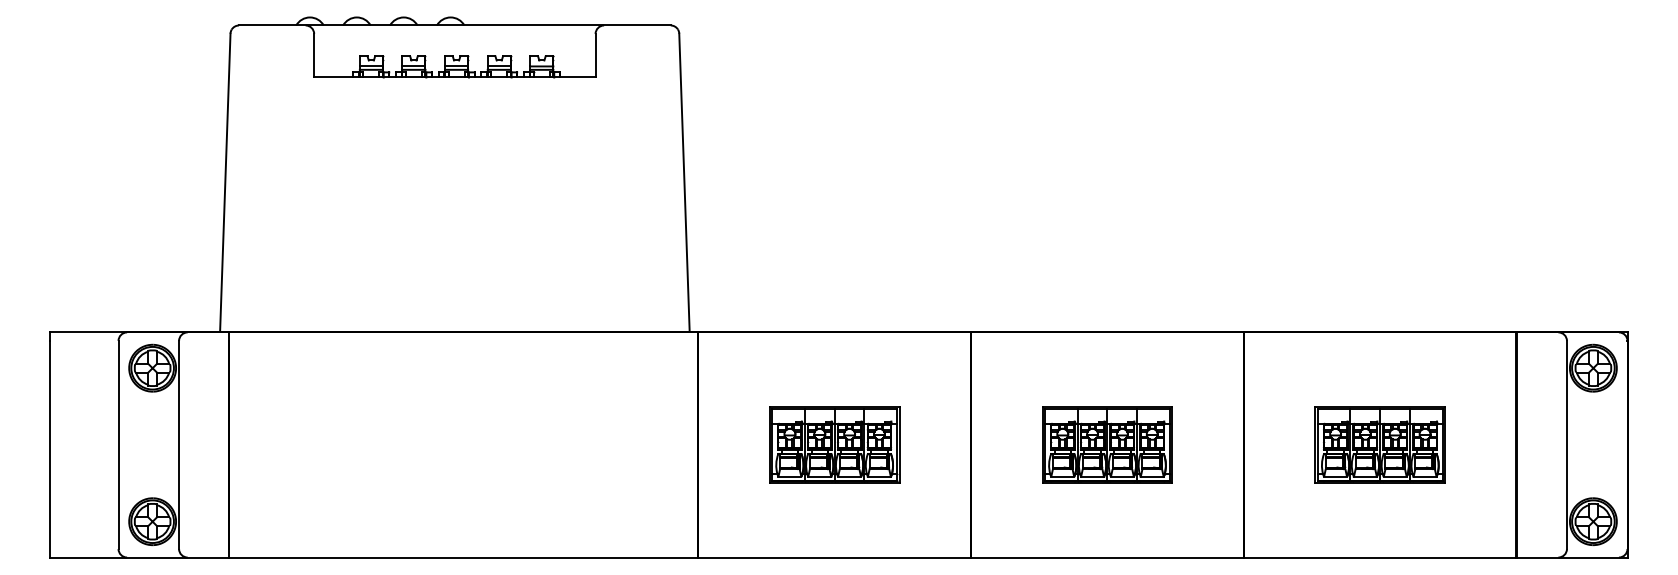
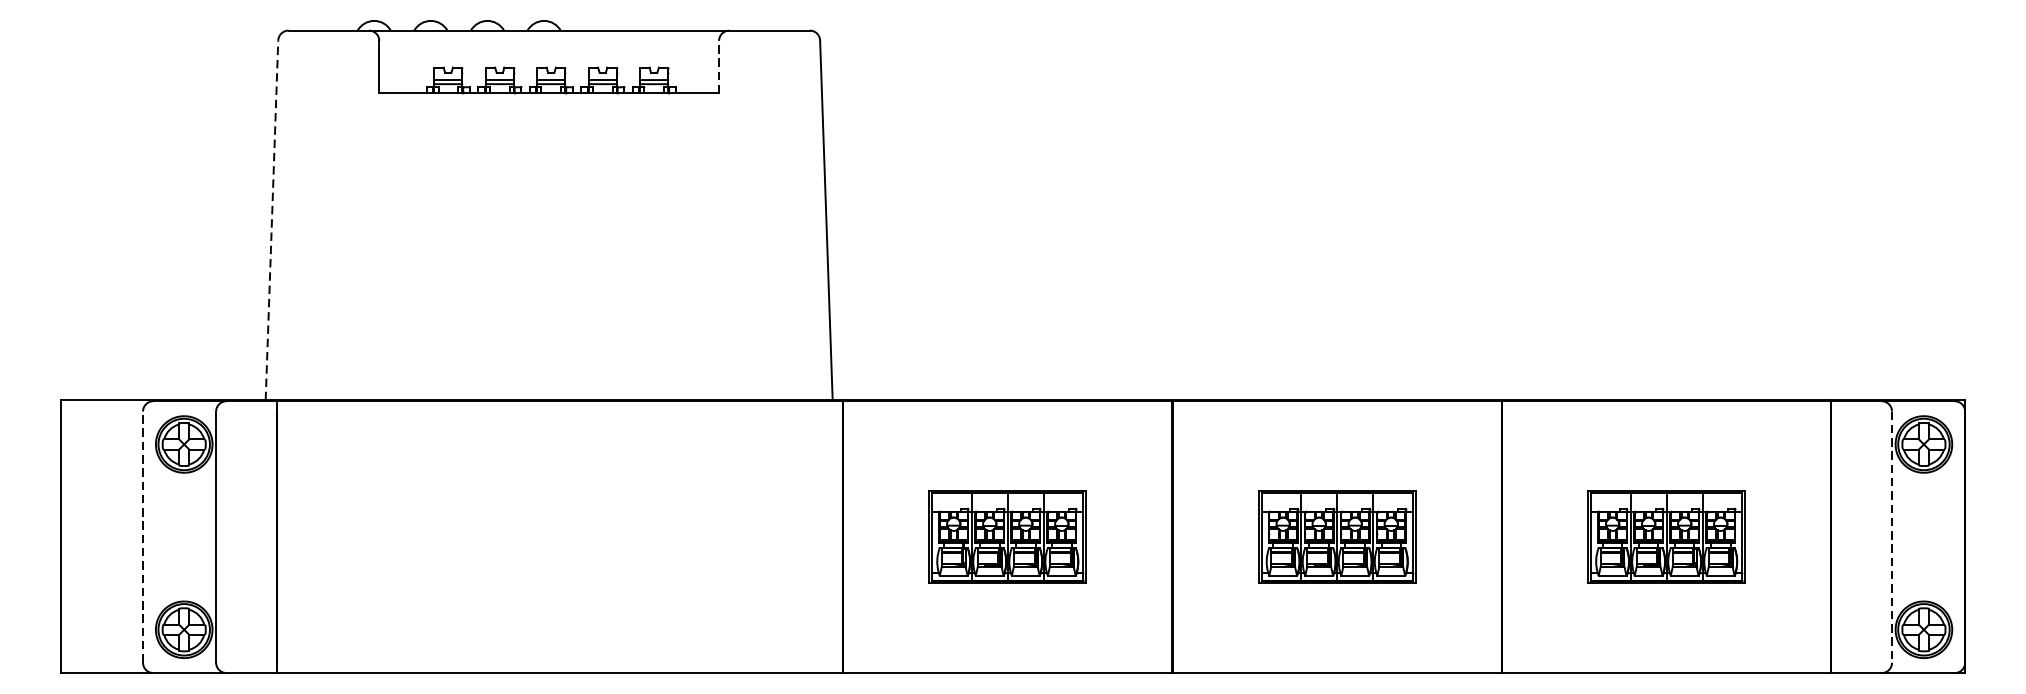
line: (595, 55) -> (718, 66), solid -> dashed
line: (225, 182) -> (272, 220), solid -> dashed
line: (118, 444) -> (142, 536), solid -> dashed
line: (1566, 445) -> (1891, 537), solid -> dashed

